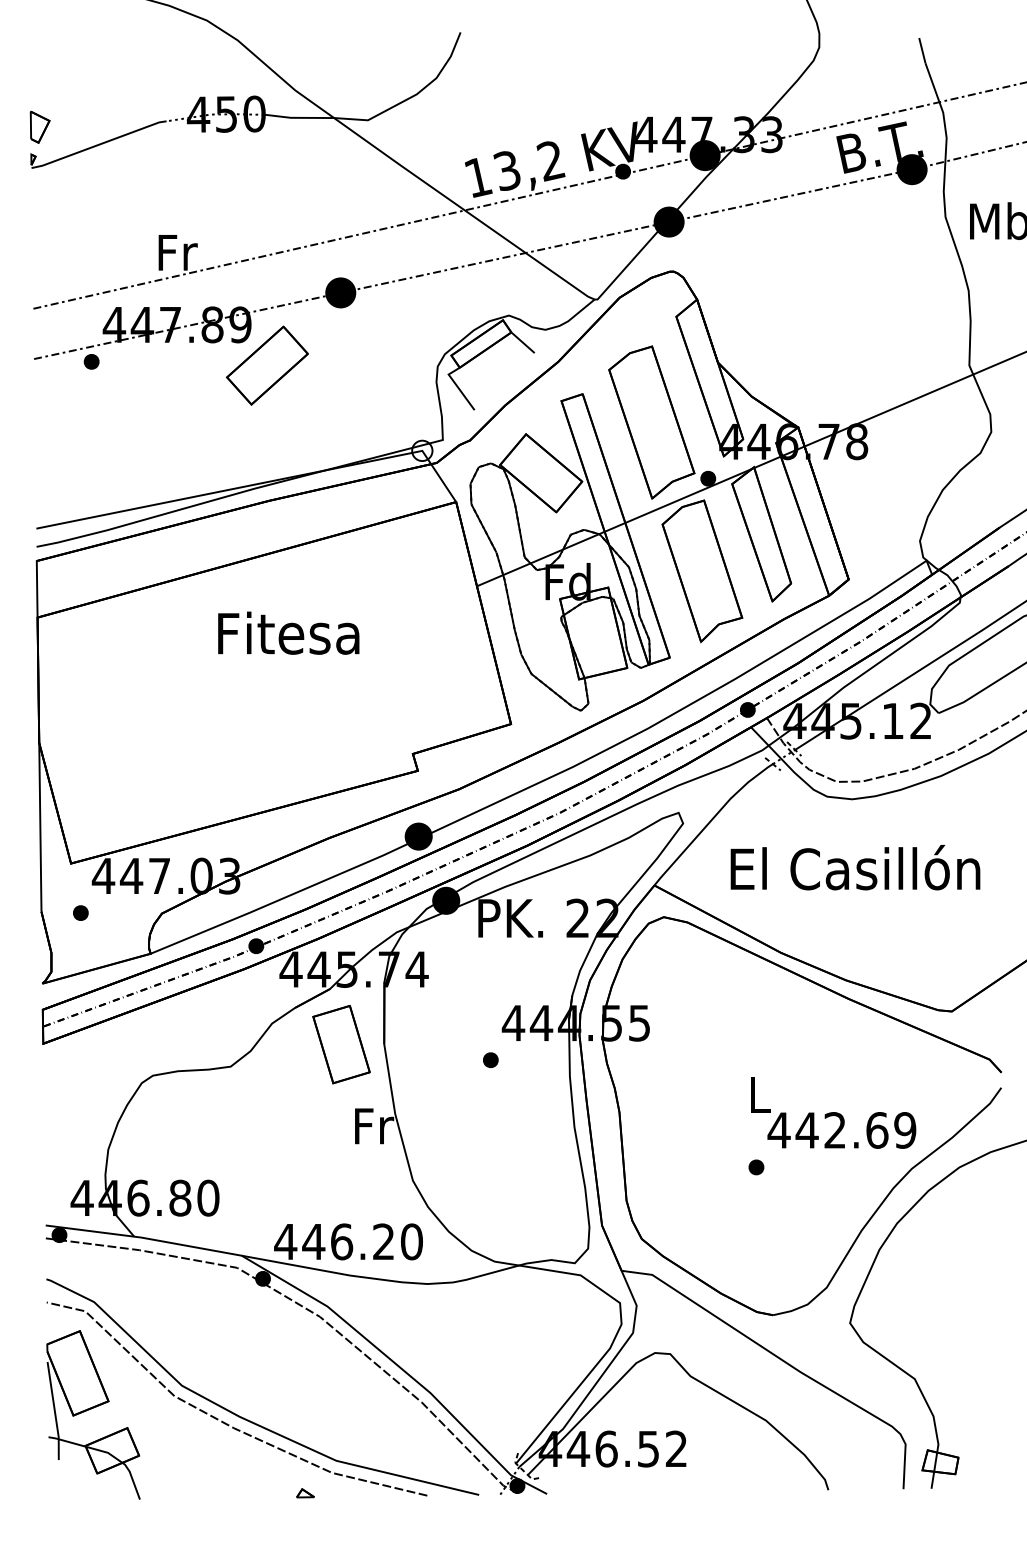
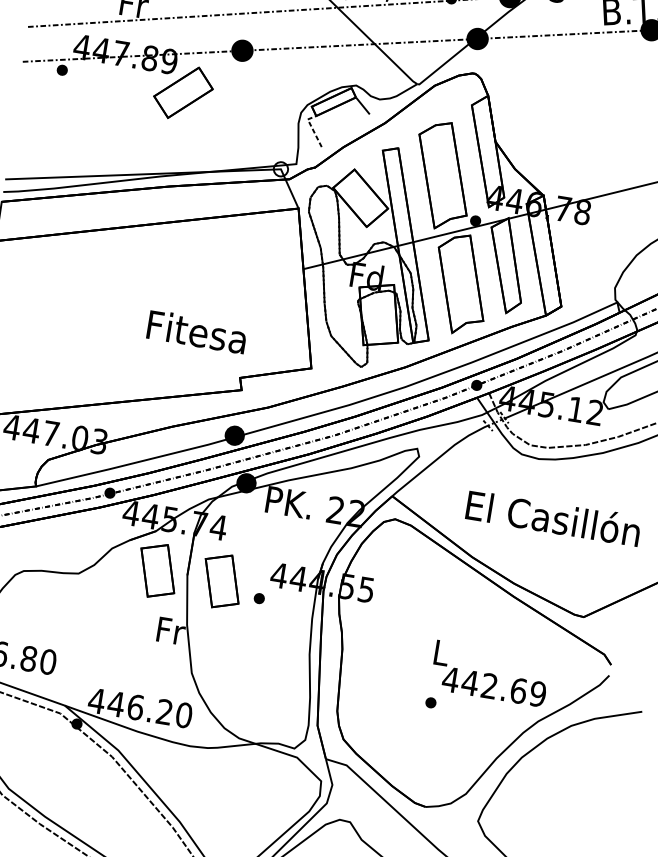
line: (457, 386) -> (312, 128), solid -> dashed
text: (288, 632) -> (196, 331), moved
text: (855, 867) -> (553, 517), moved
part: (434, 1044) -> (222, 581), added

